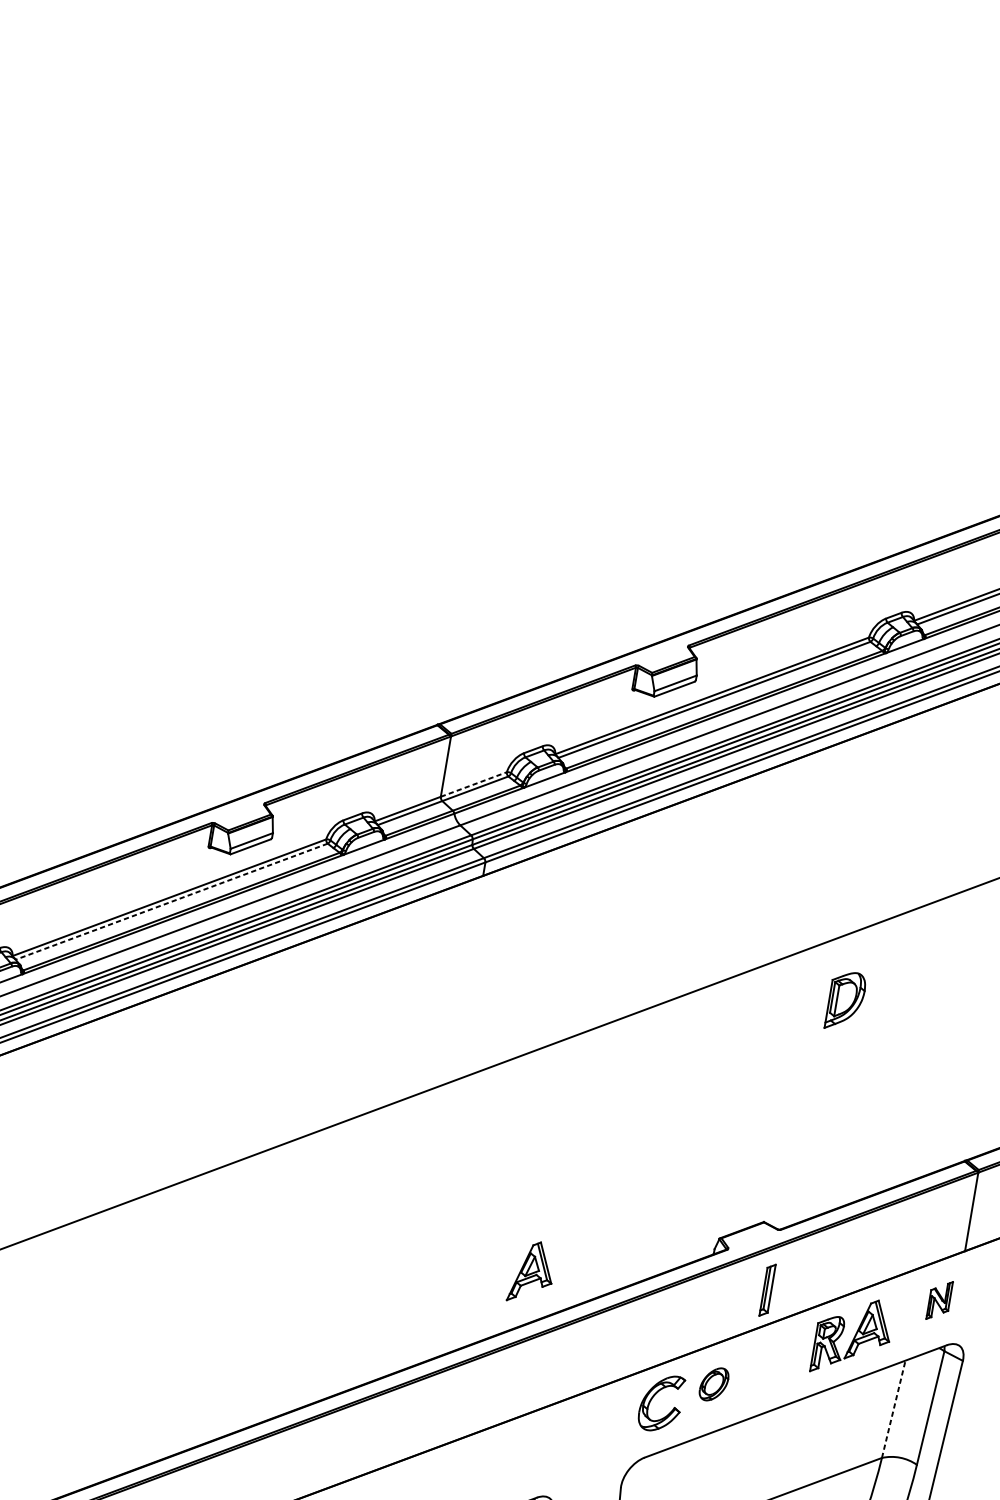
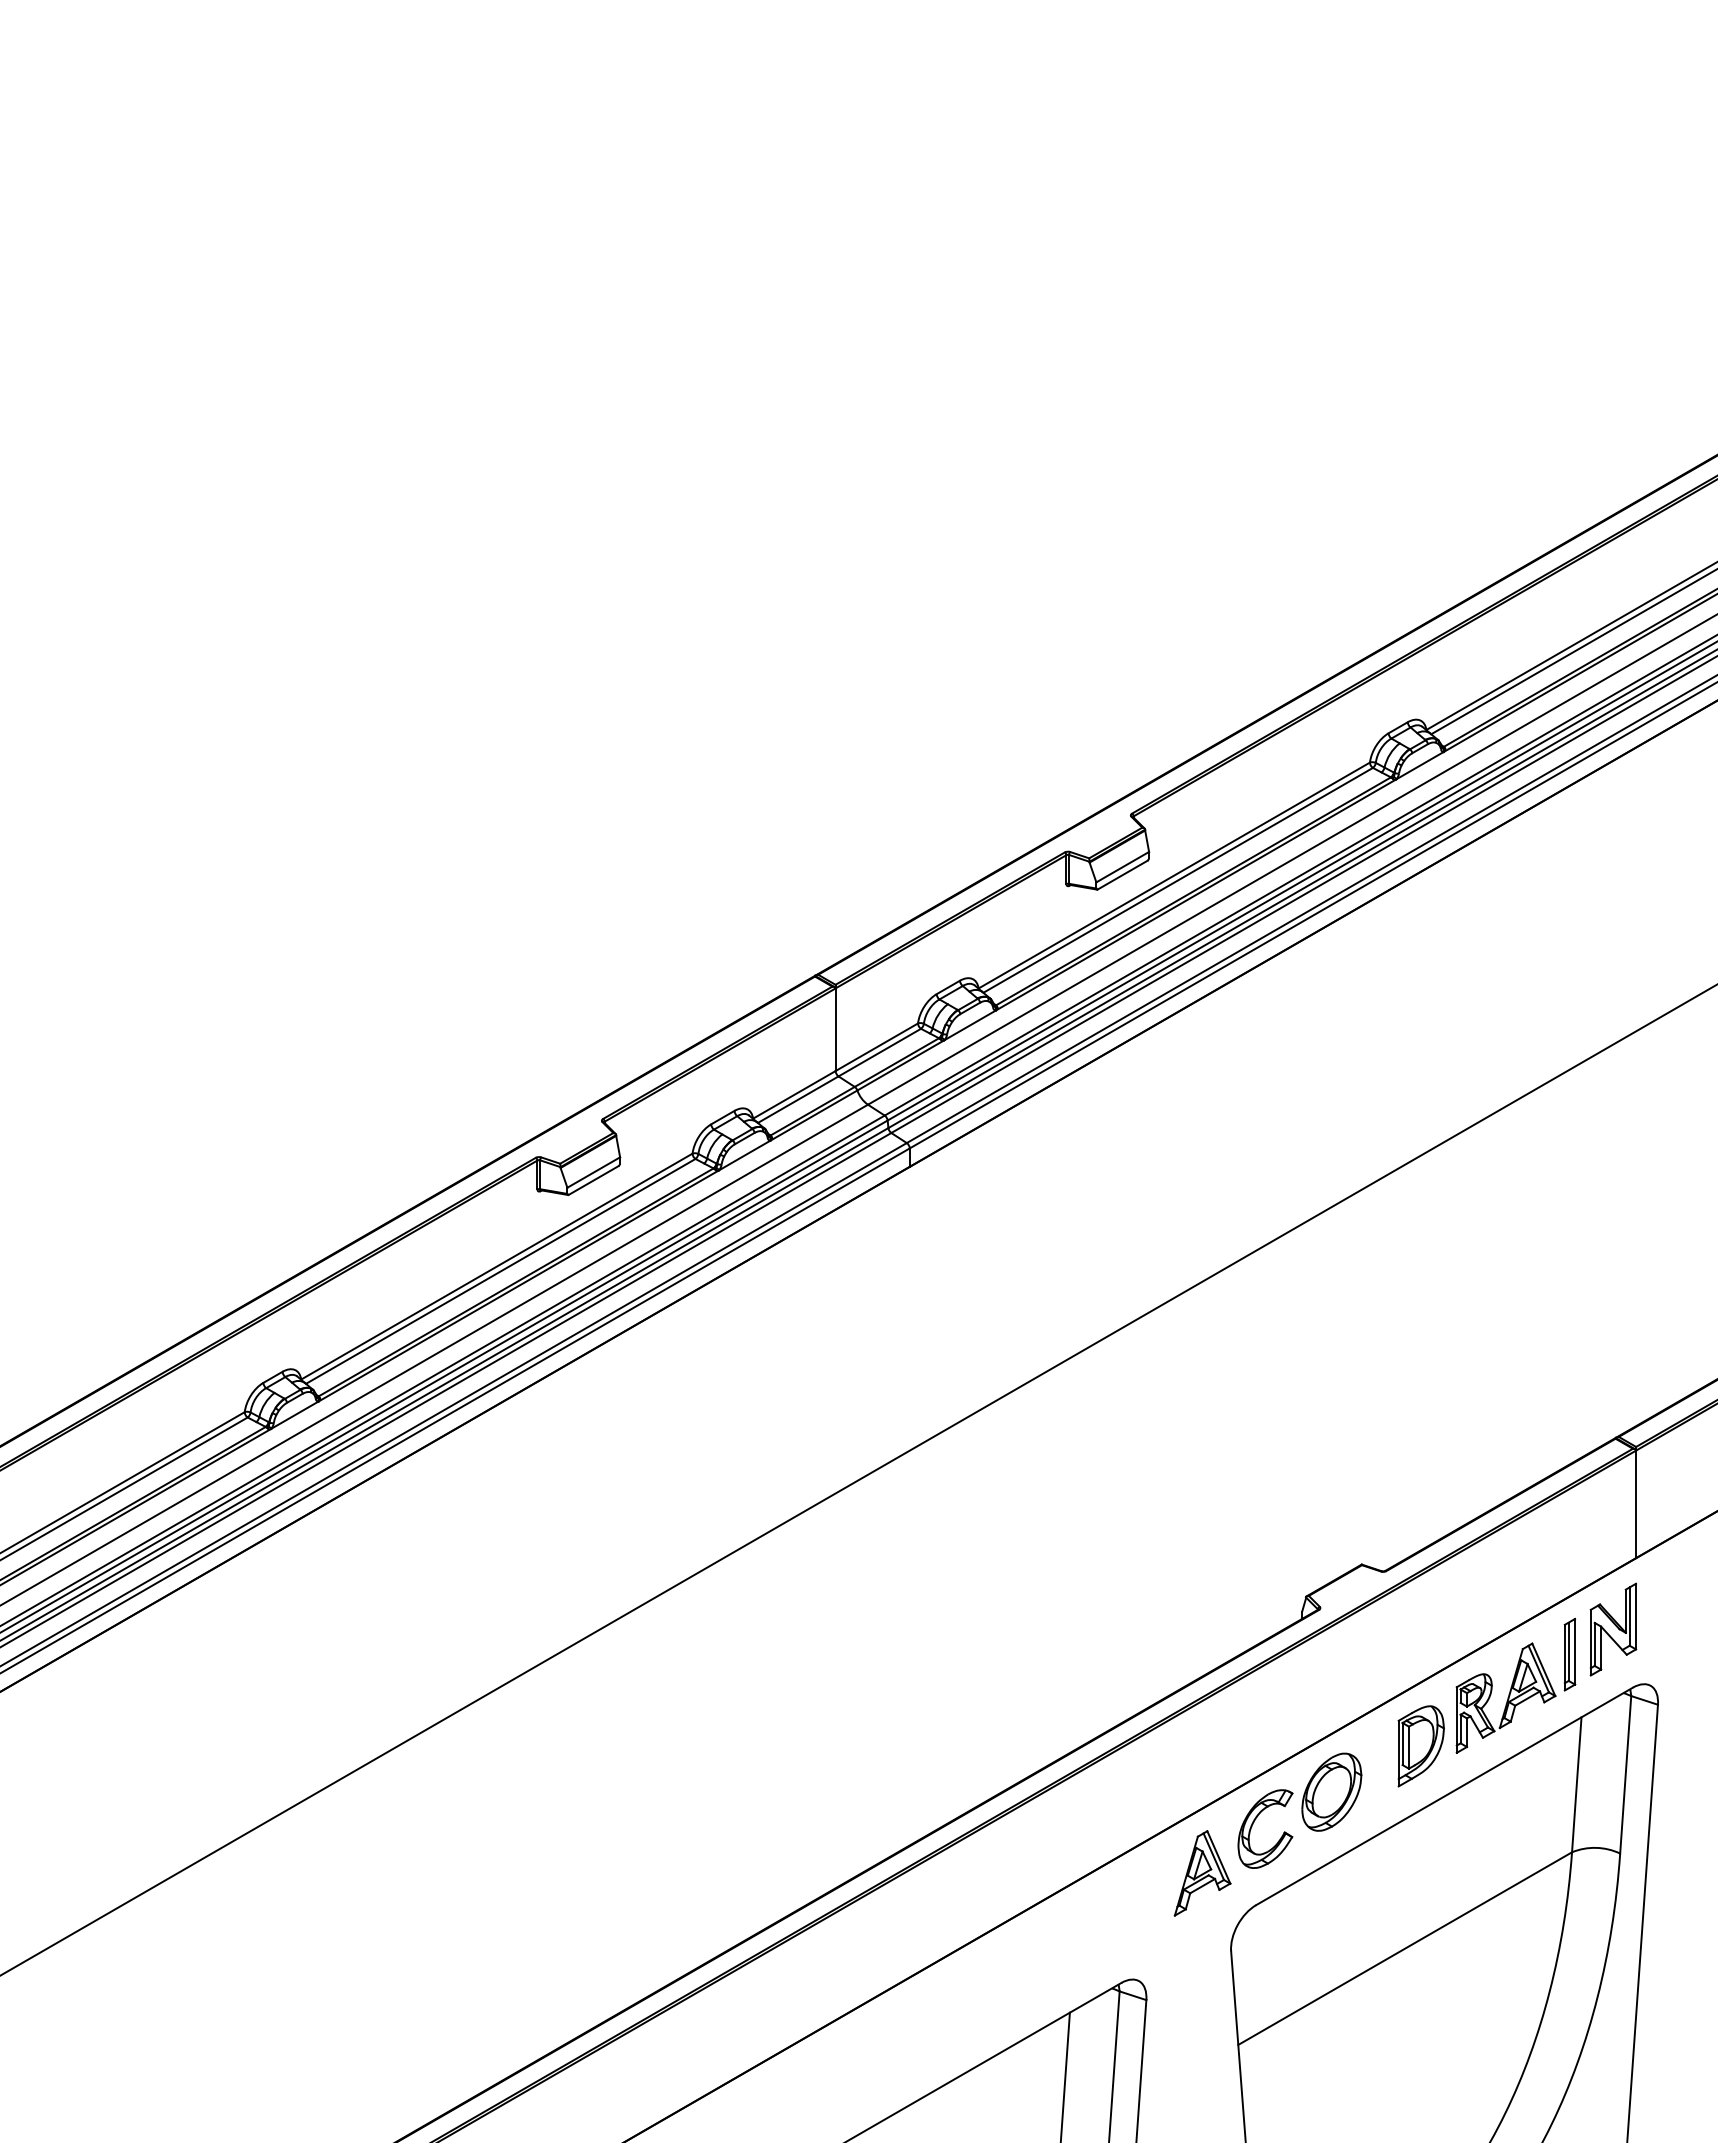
line: (473, 784) -> (876, 1047), dashed -> solid
line: (171, 901) -> (500, 1271), dashed -> solid
part: (845, 1001) -> (1420, 1746), moved
part: (532, 1272) -> (1202, 1873), moved
part: (767, 1290) -> (1569, 1654), moved
part: (939, 1300) -> (1613, 1629), size x1.67
part: (713, 1383) -> (1331, 1791), size x1.67
line: (893, 1409) -> (1576, 1784), dashed -> solid

